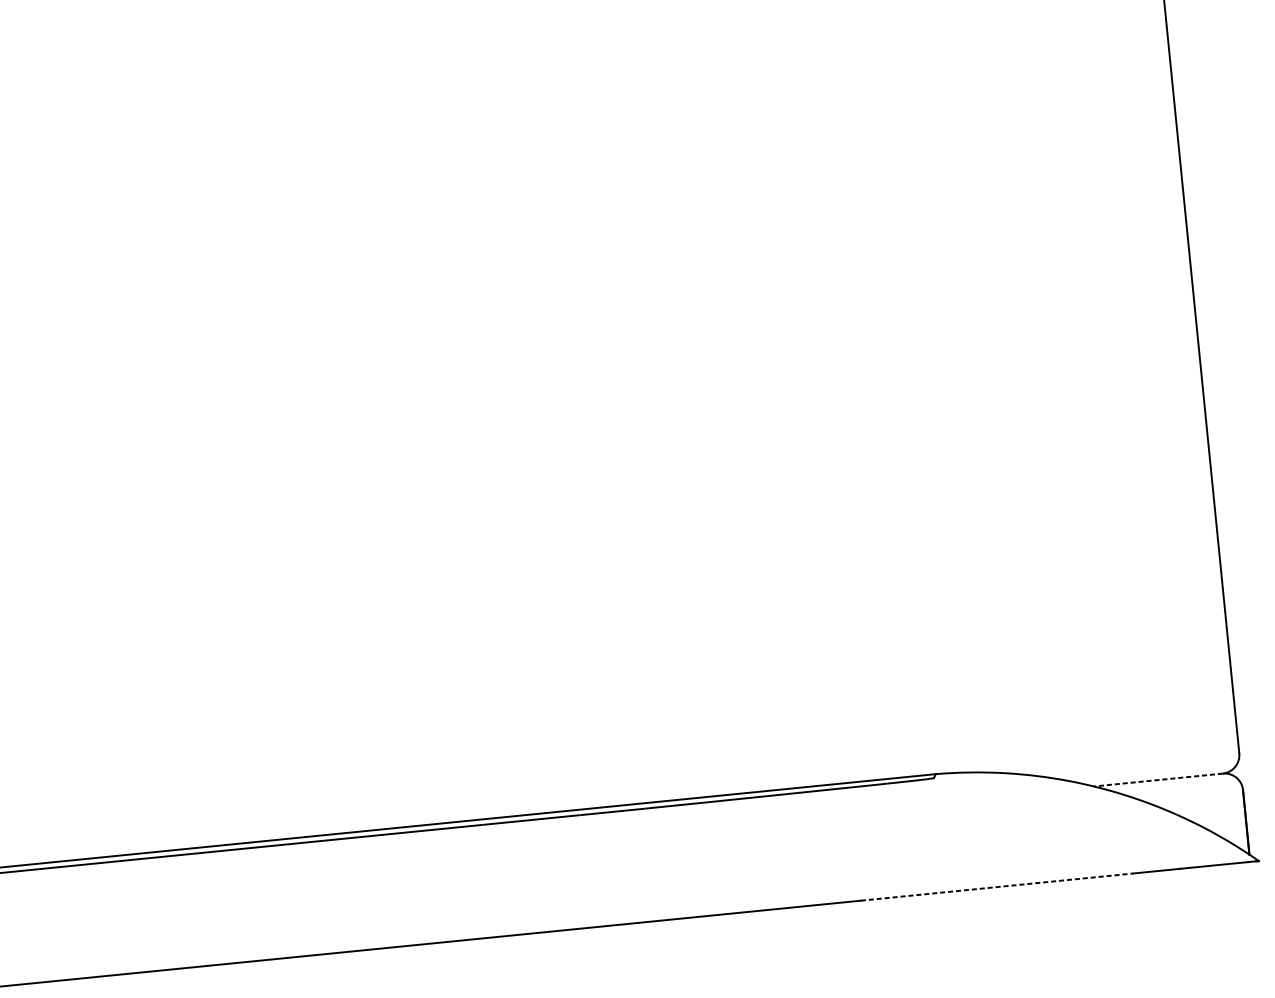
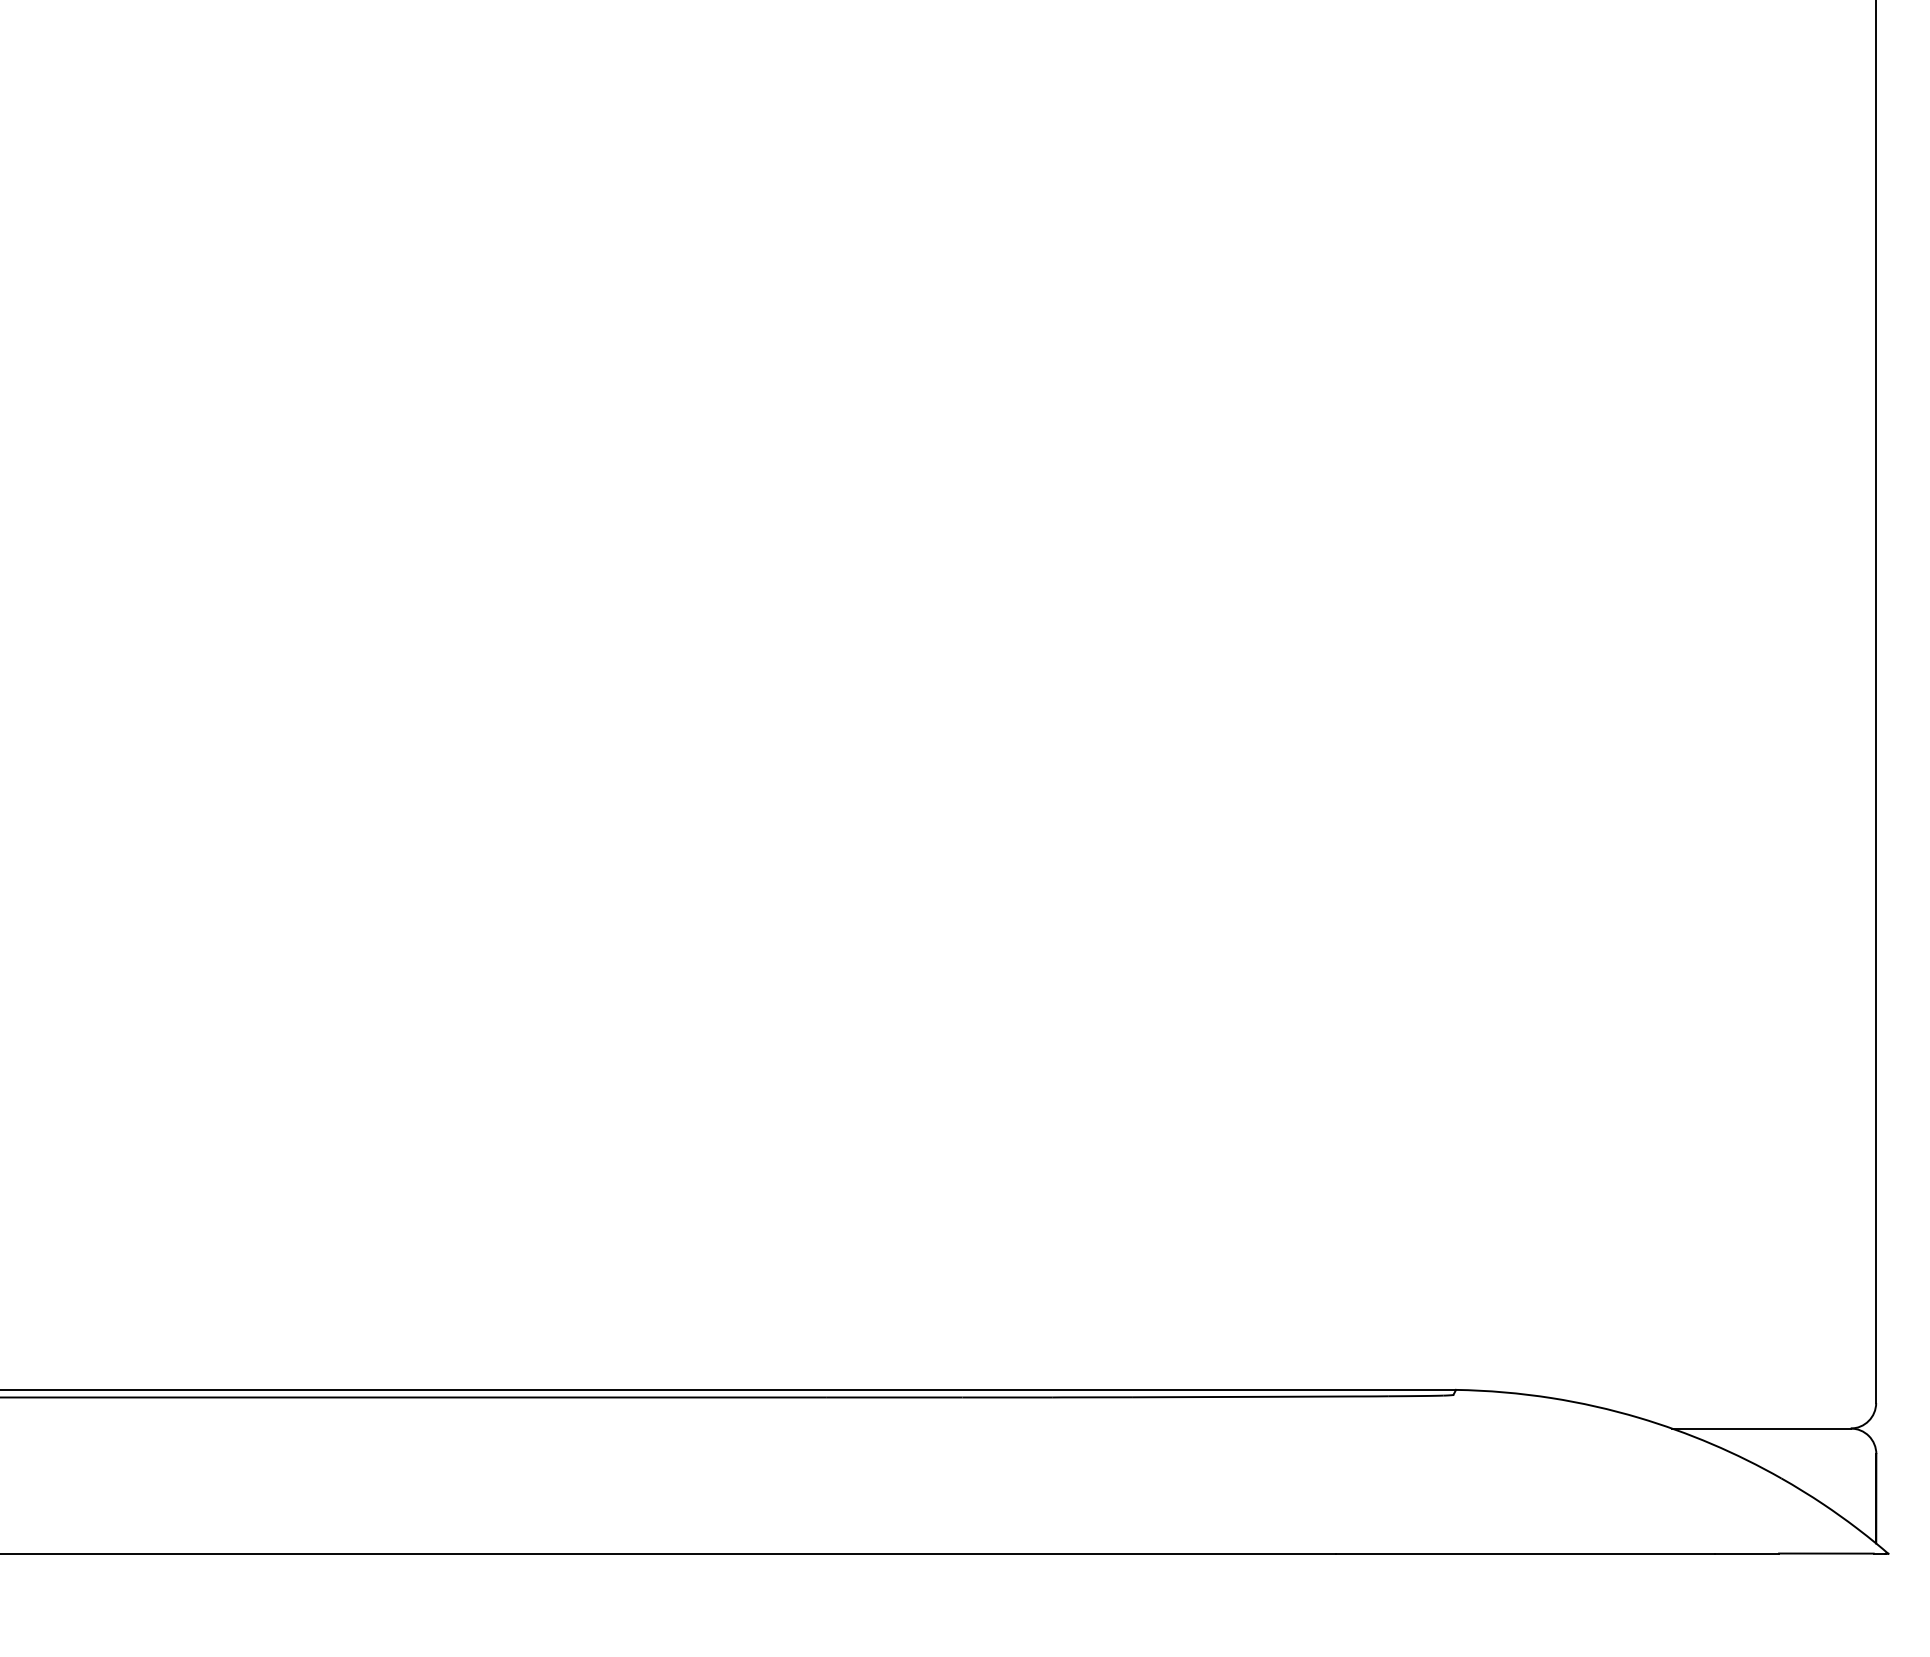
line: (1158, 780) -> (1761, 1428), dashed -> solid
line: (997, 887) -> (1525, 1553), dashed -> solid

